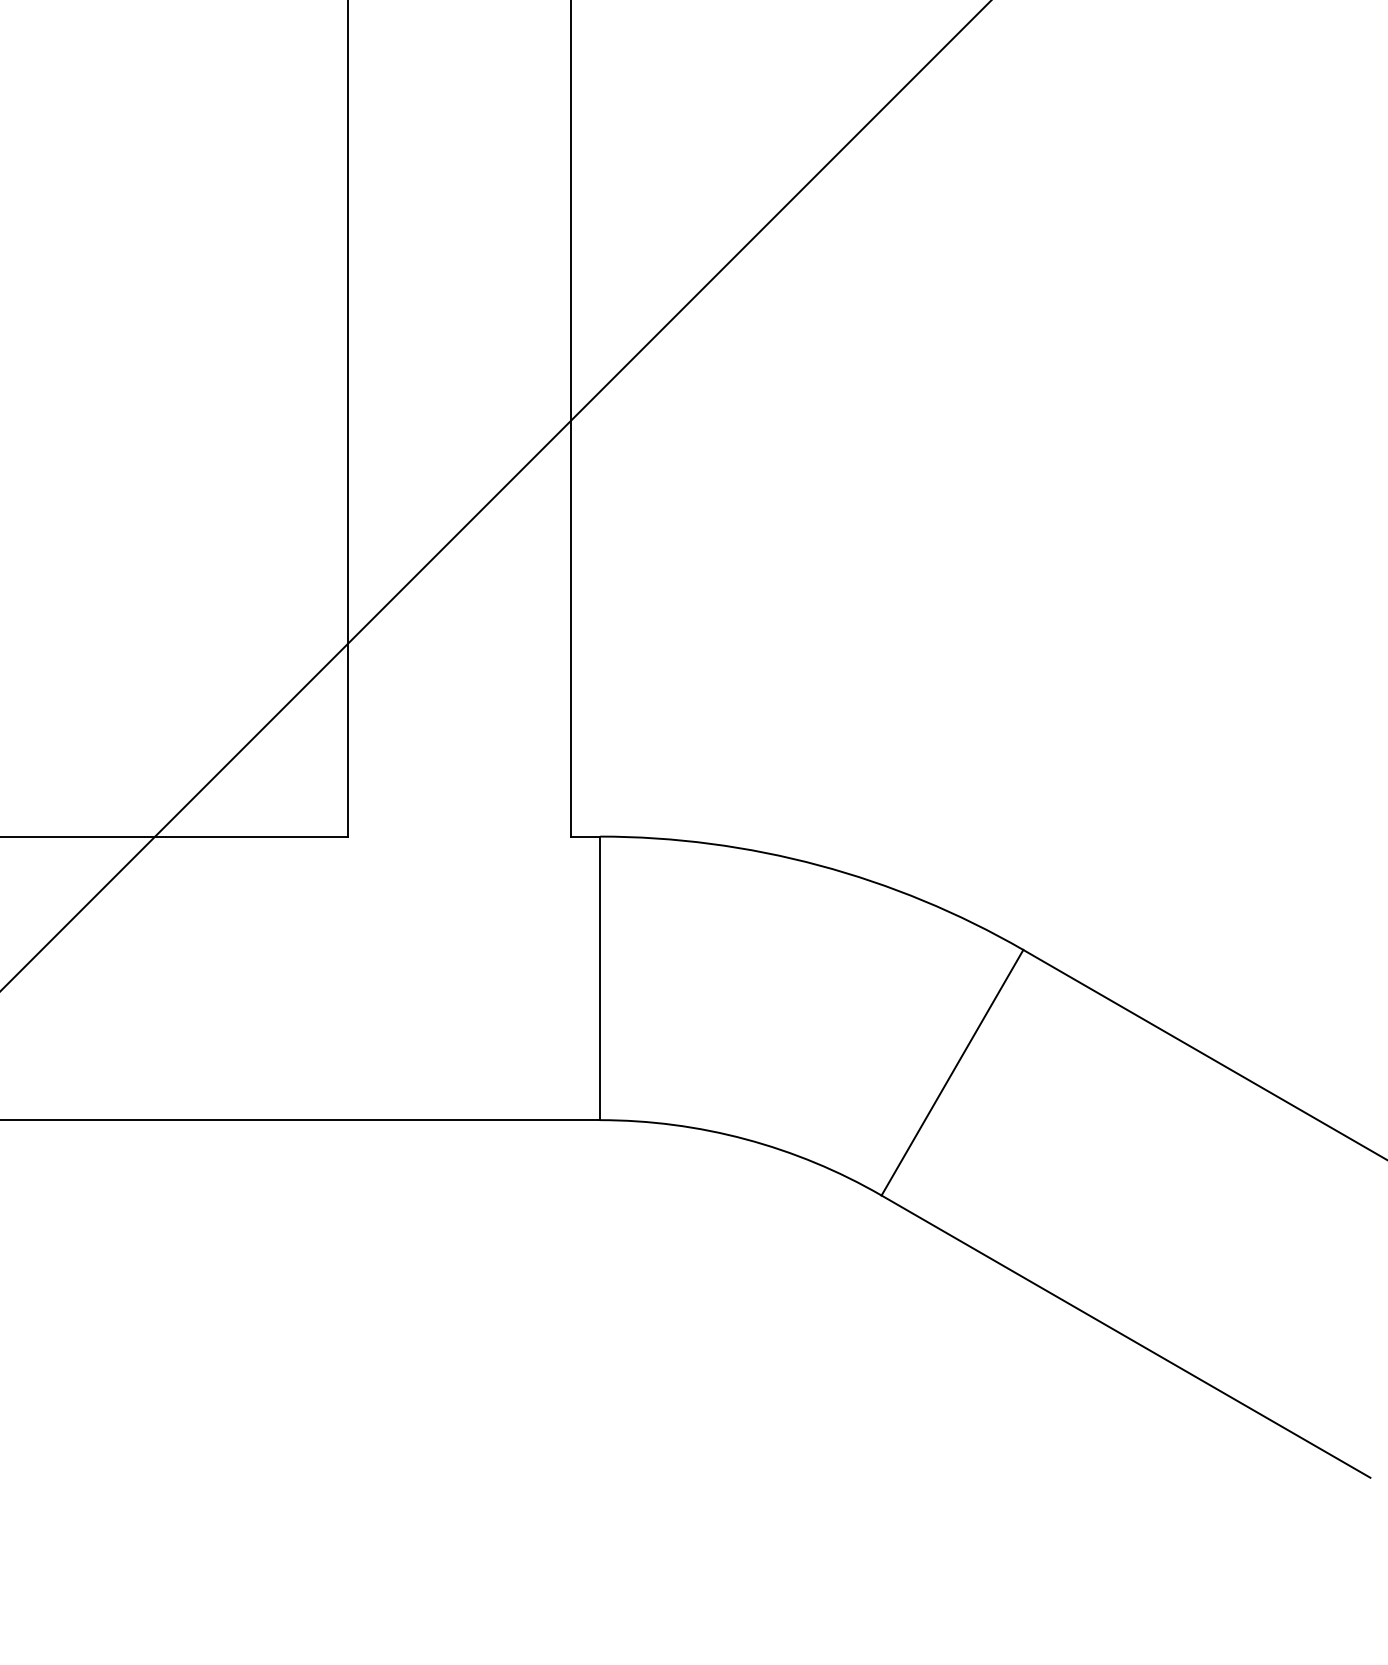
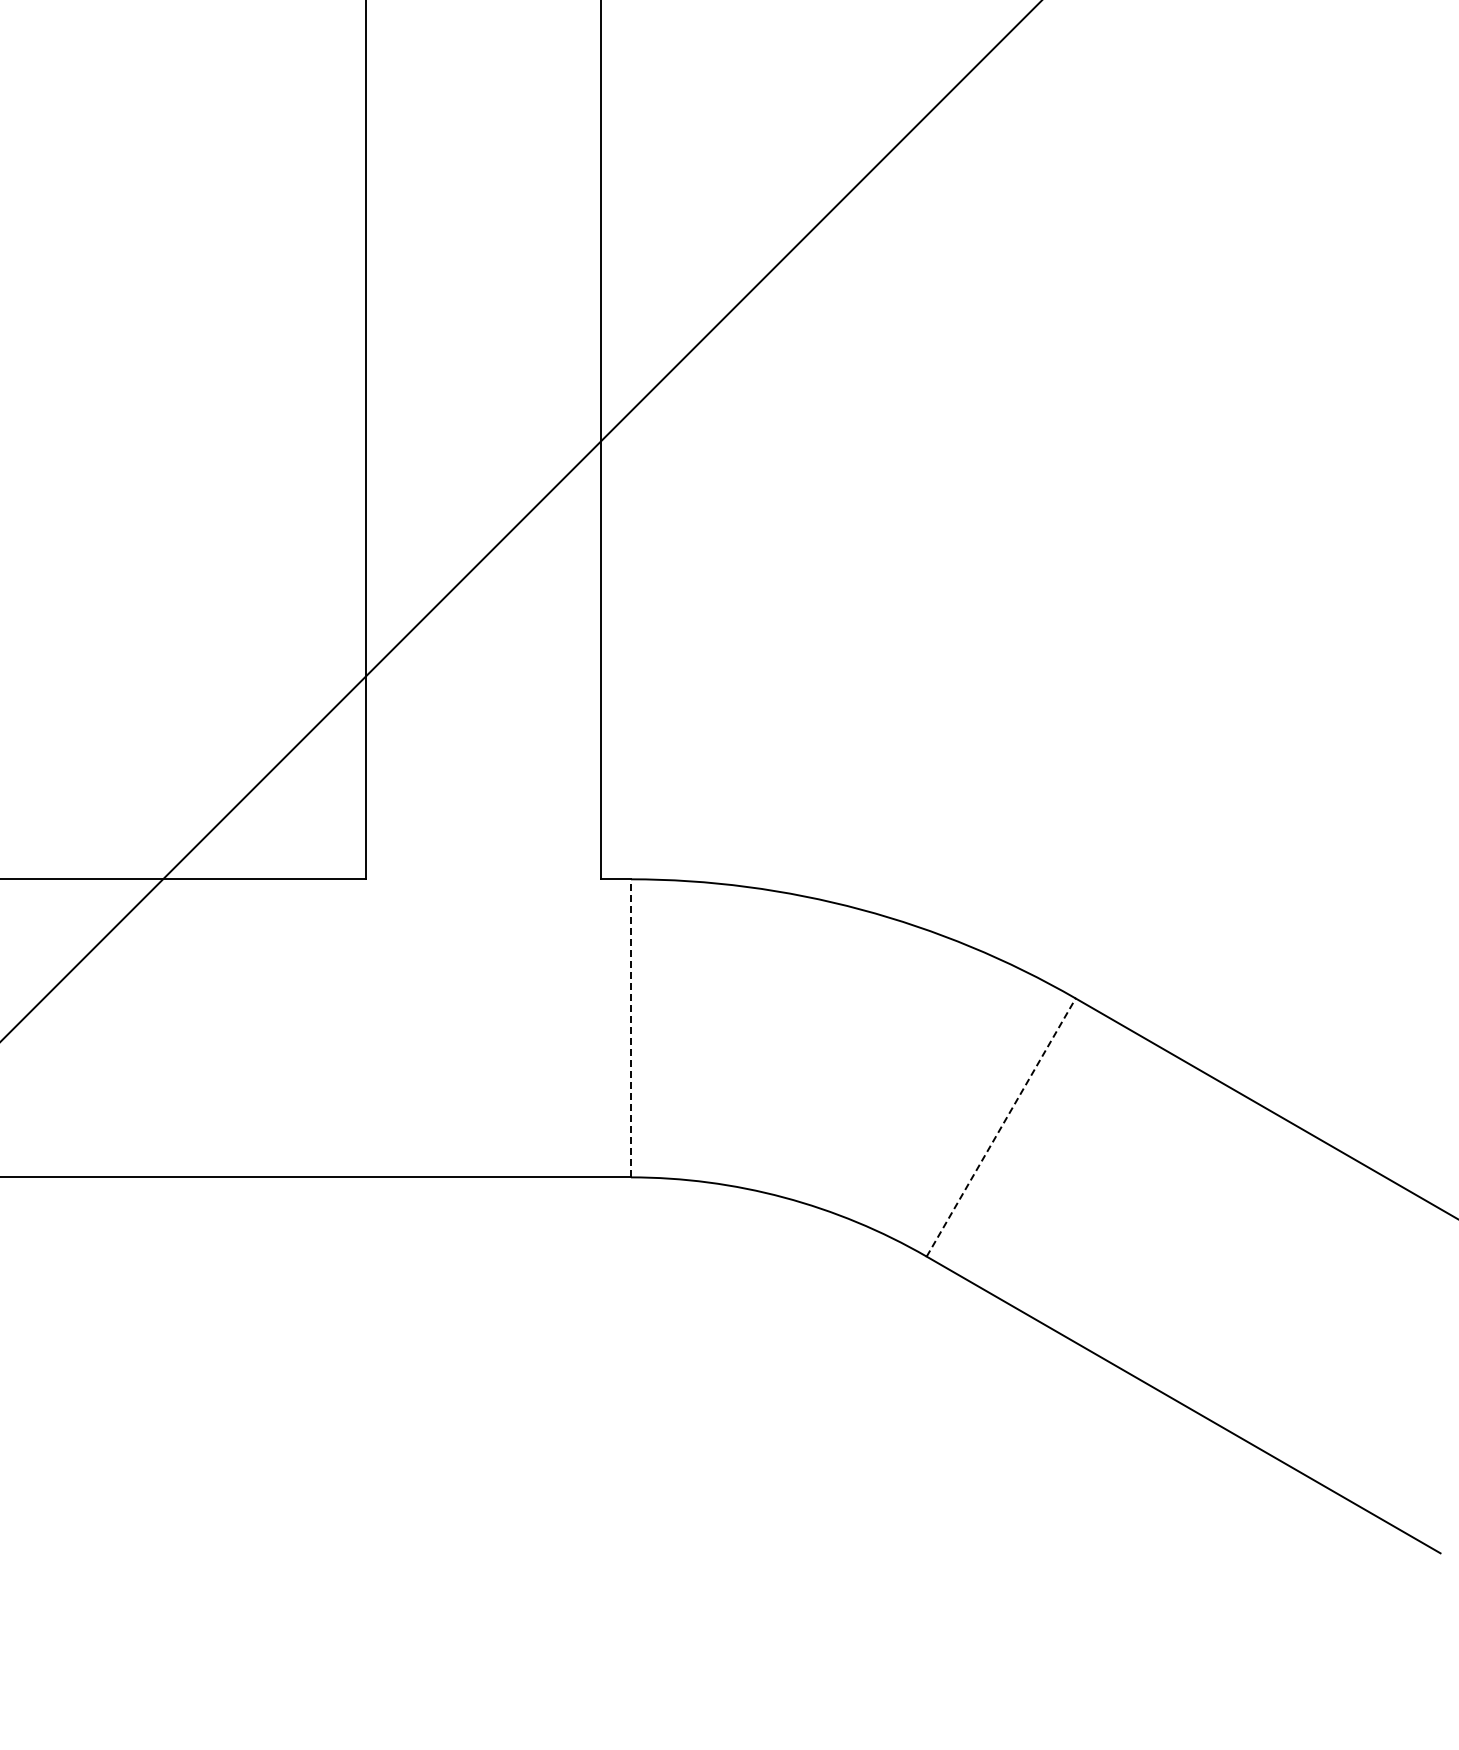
line: (599, 977) -> (630, 1027), solid -> dashed
line: (952, 1072) -> (1001, 1127), solid -> dashed

